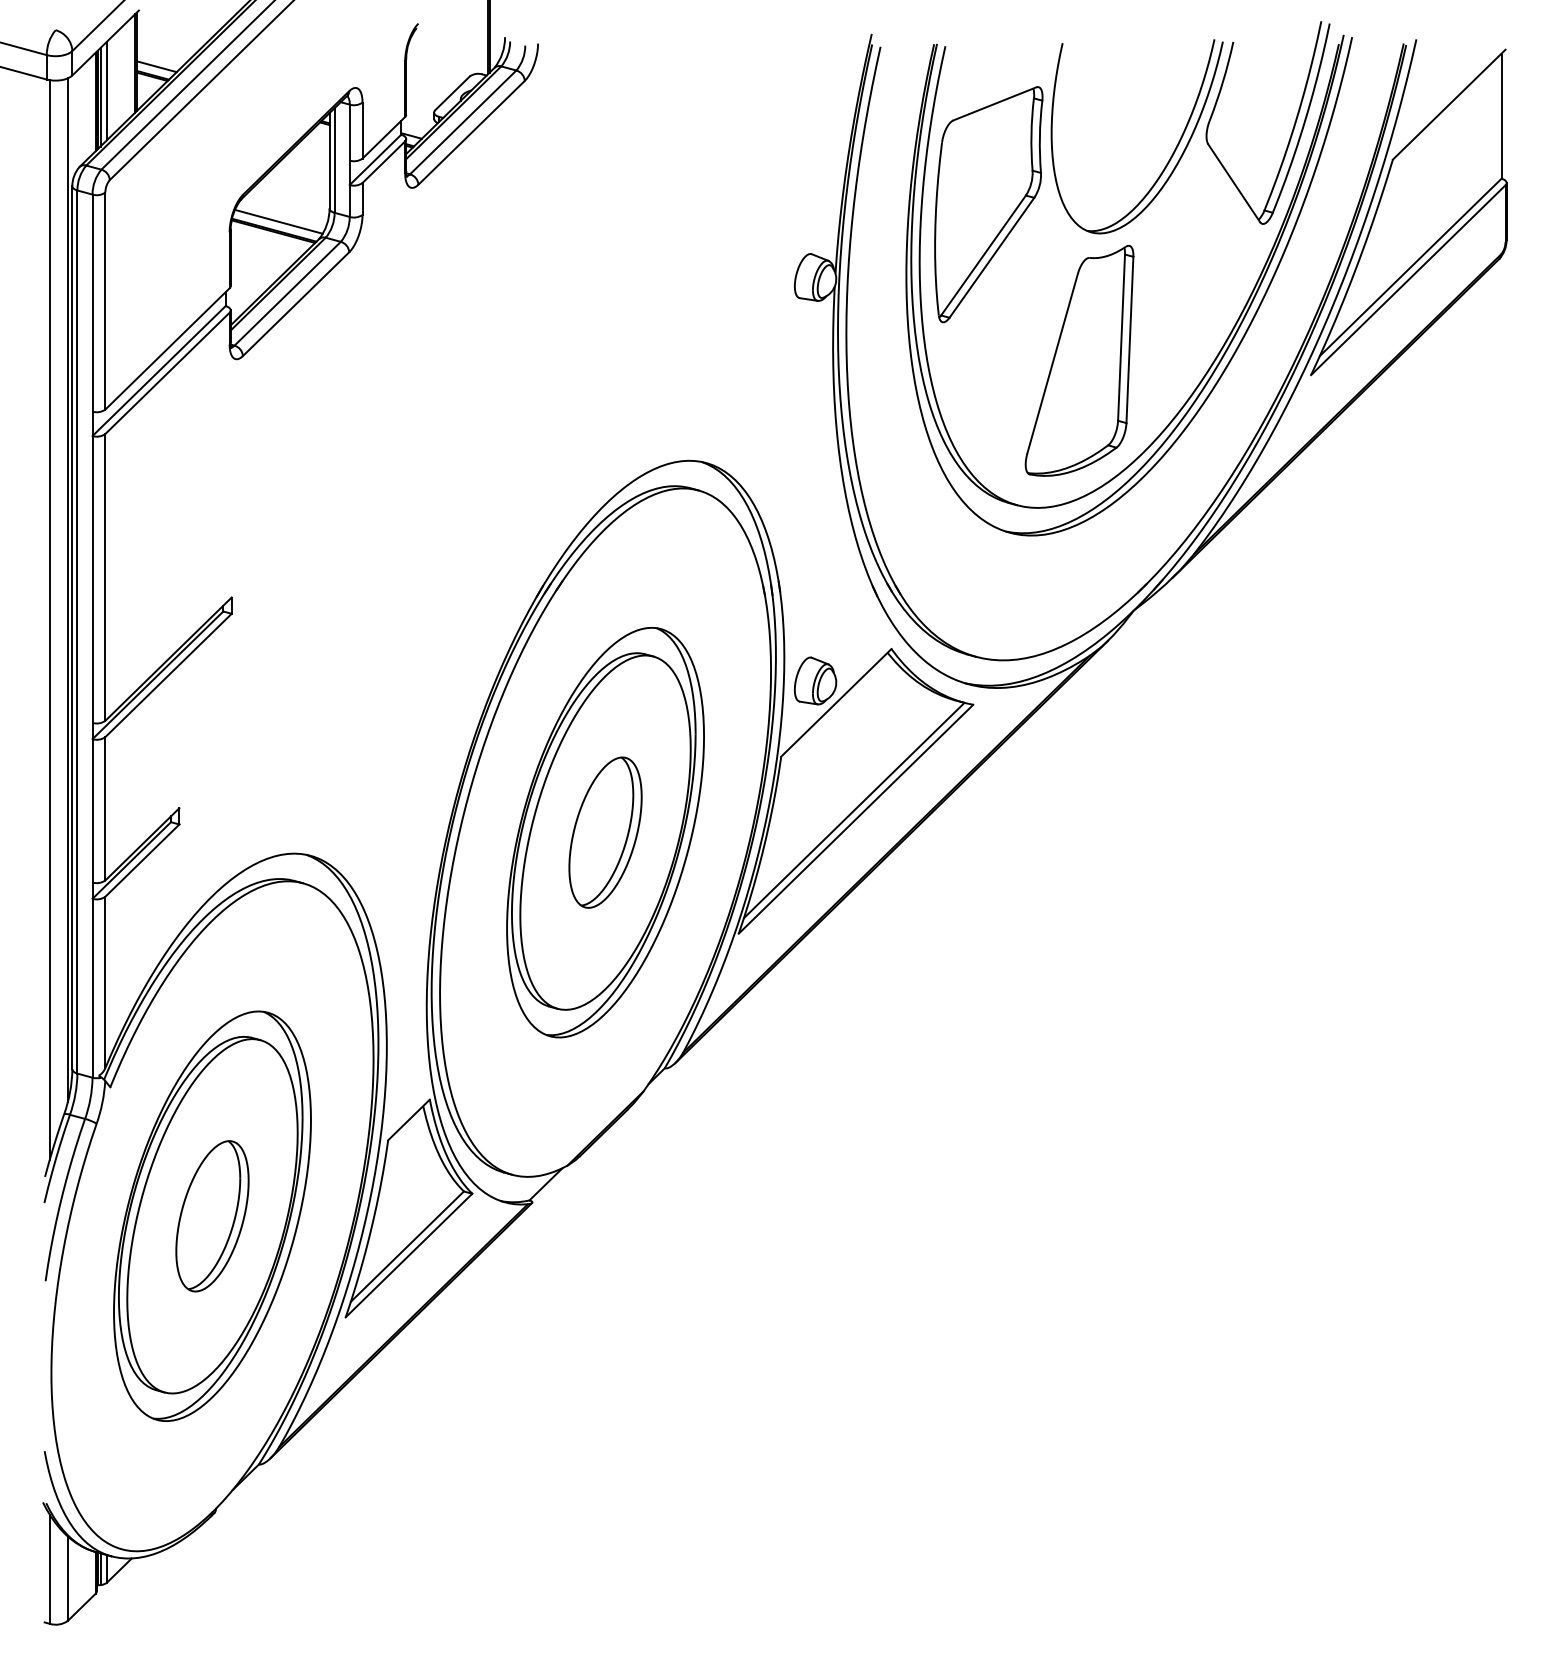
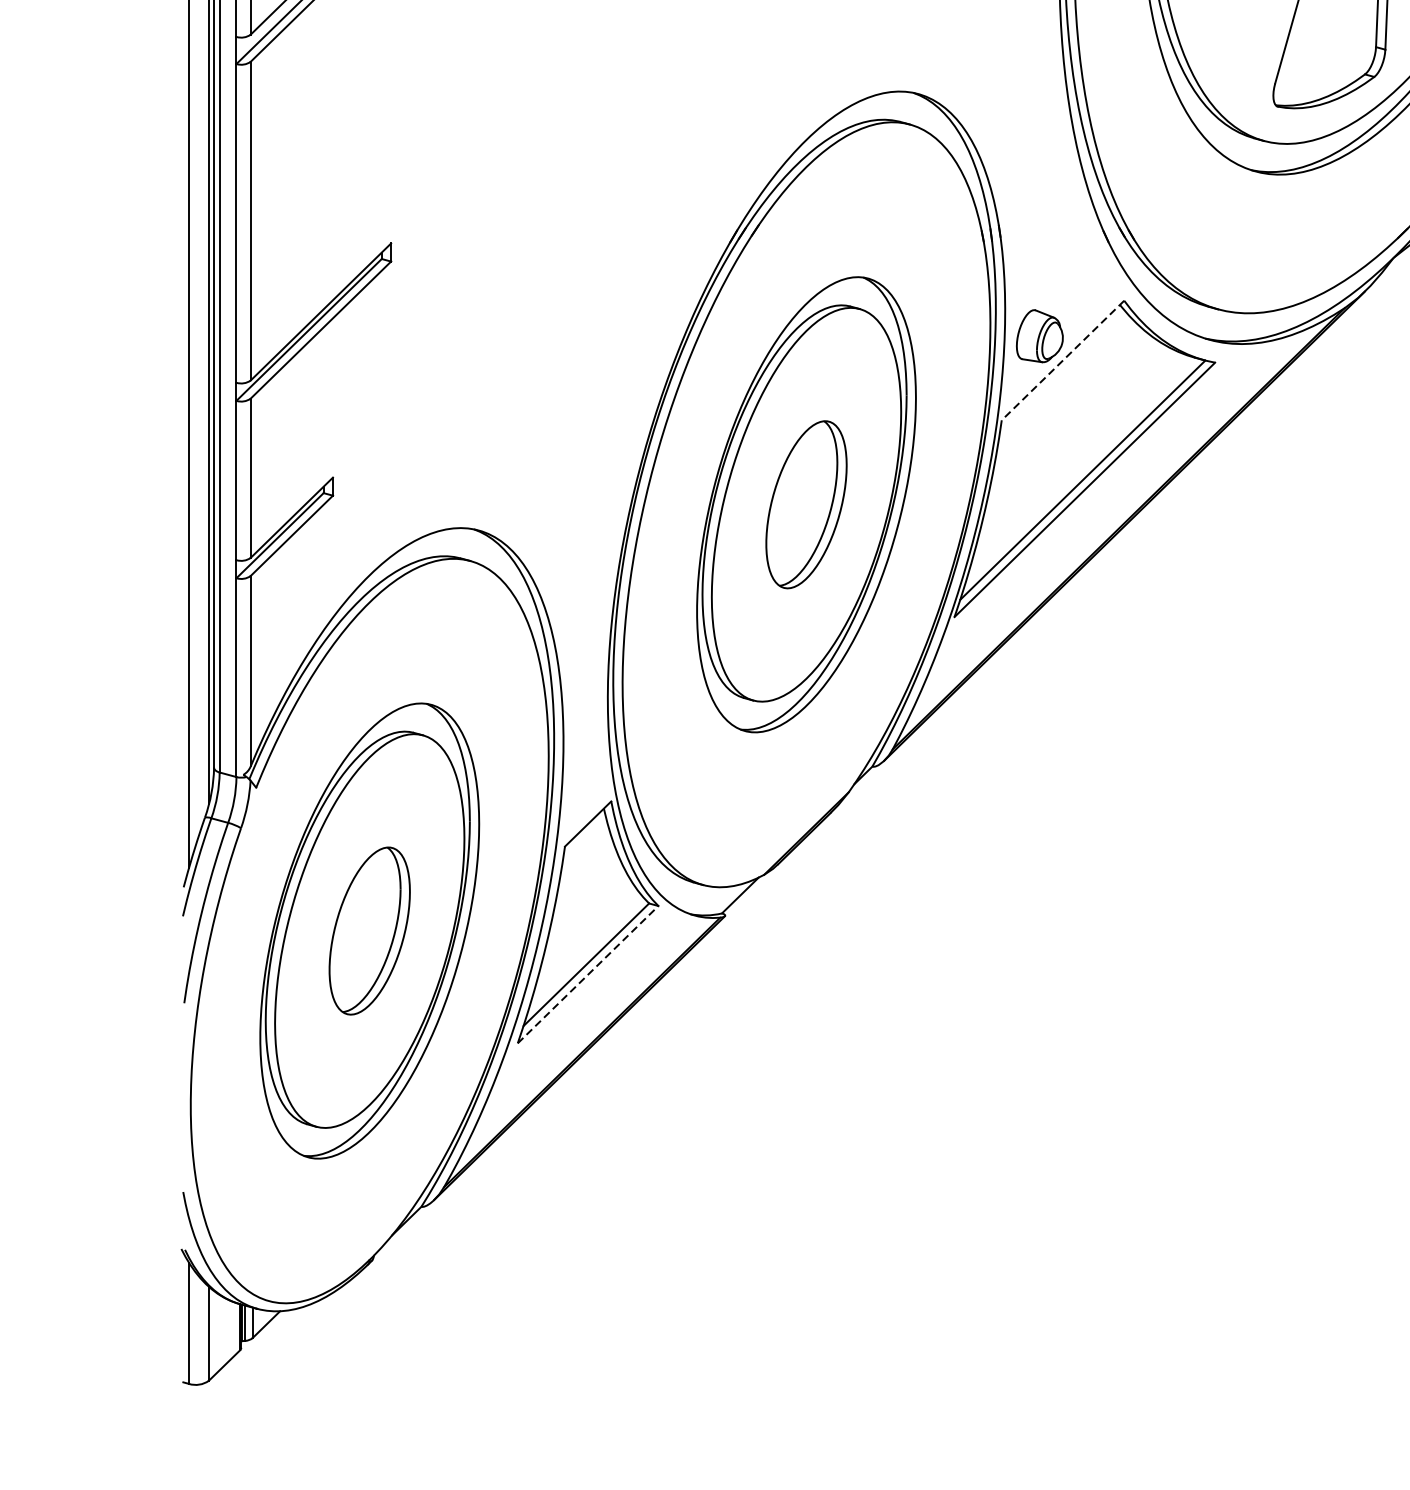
line: (836, 703) -> (1063, 361), solid -> dashed
line: (409, 1255) -> (588, 974), solid -> dashed

